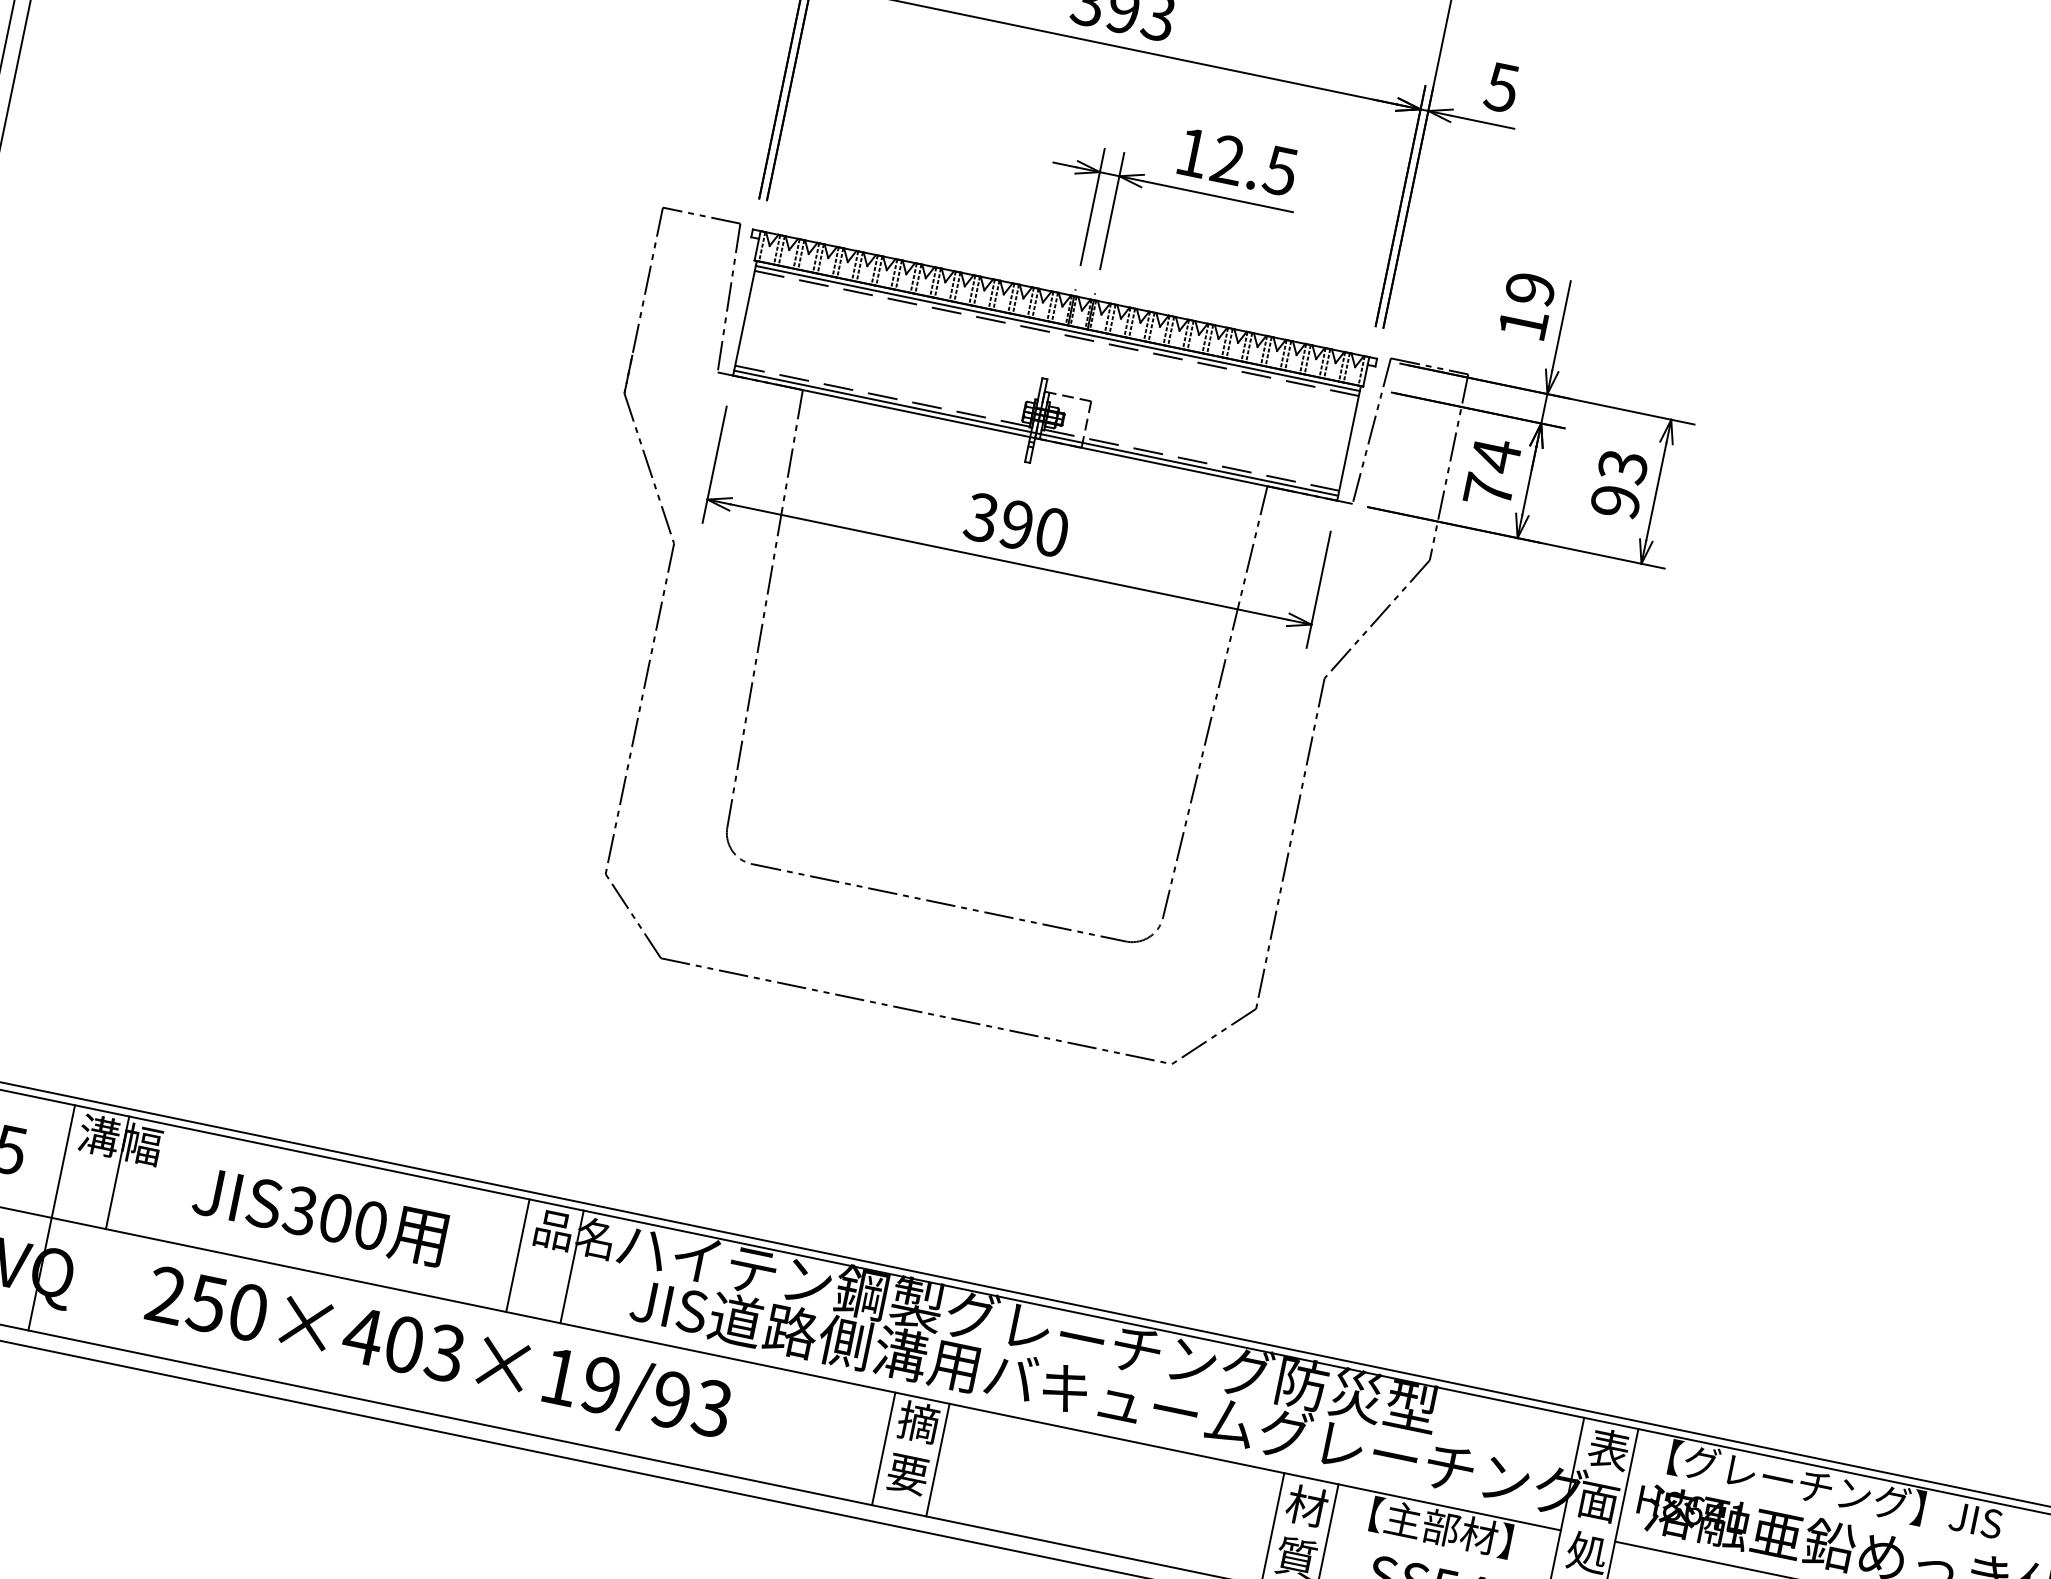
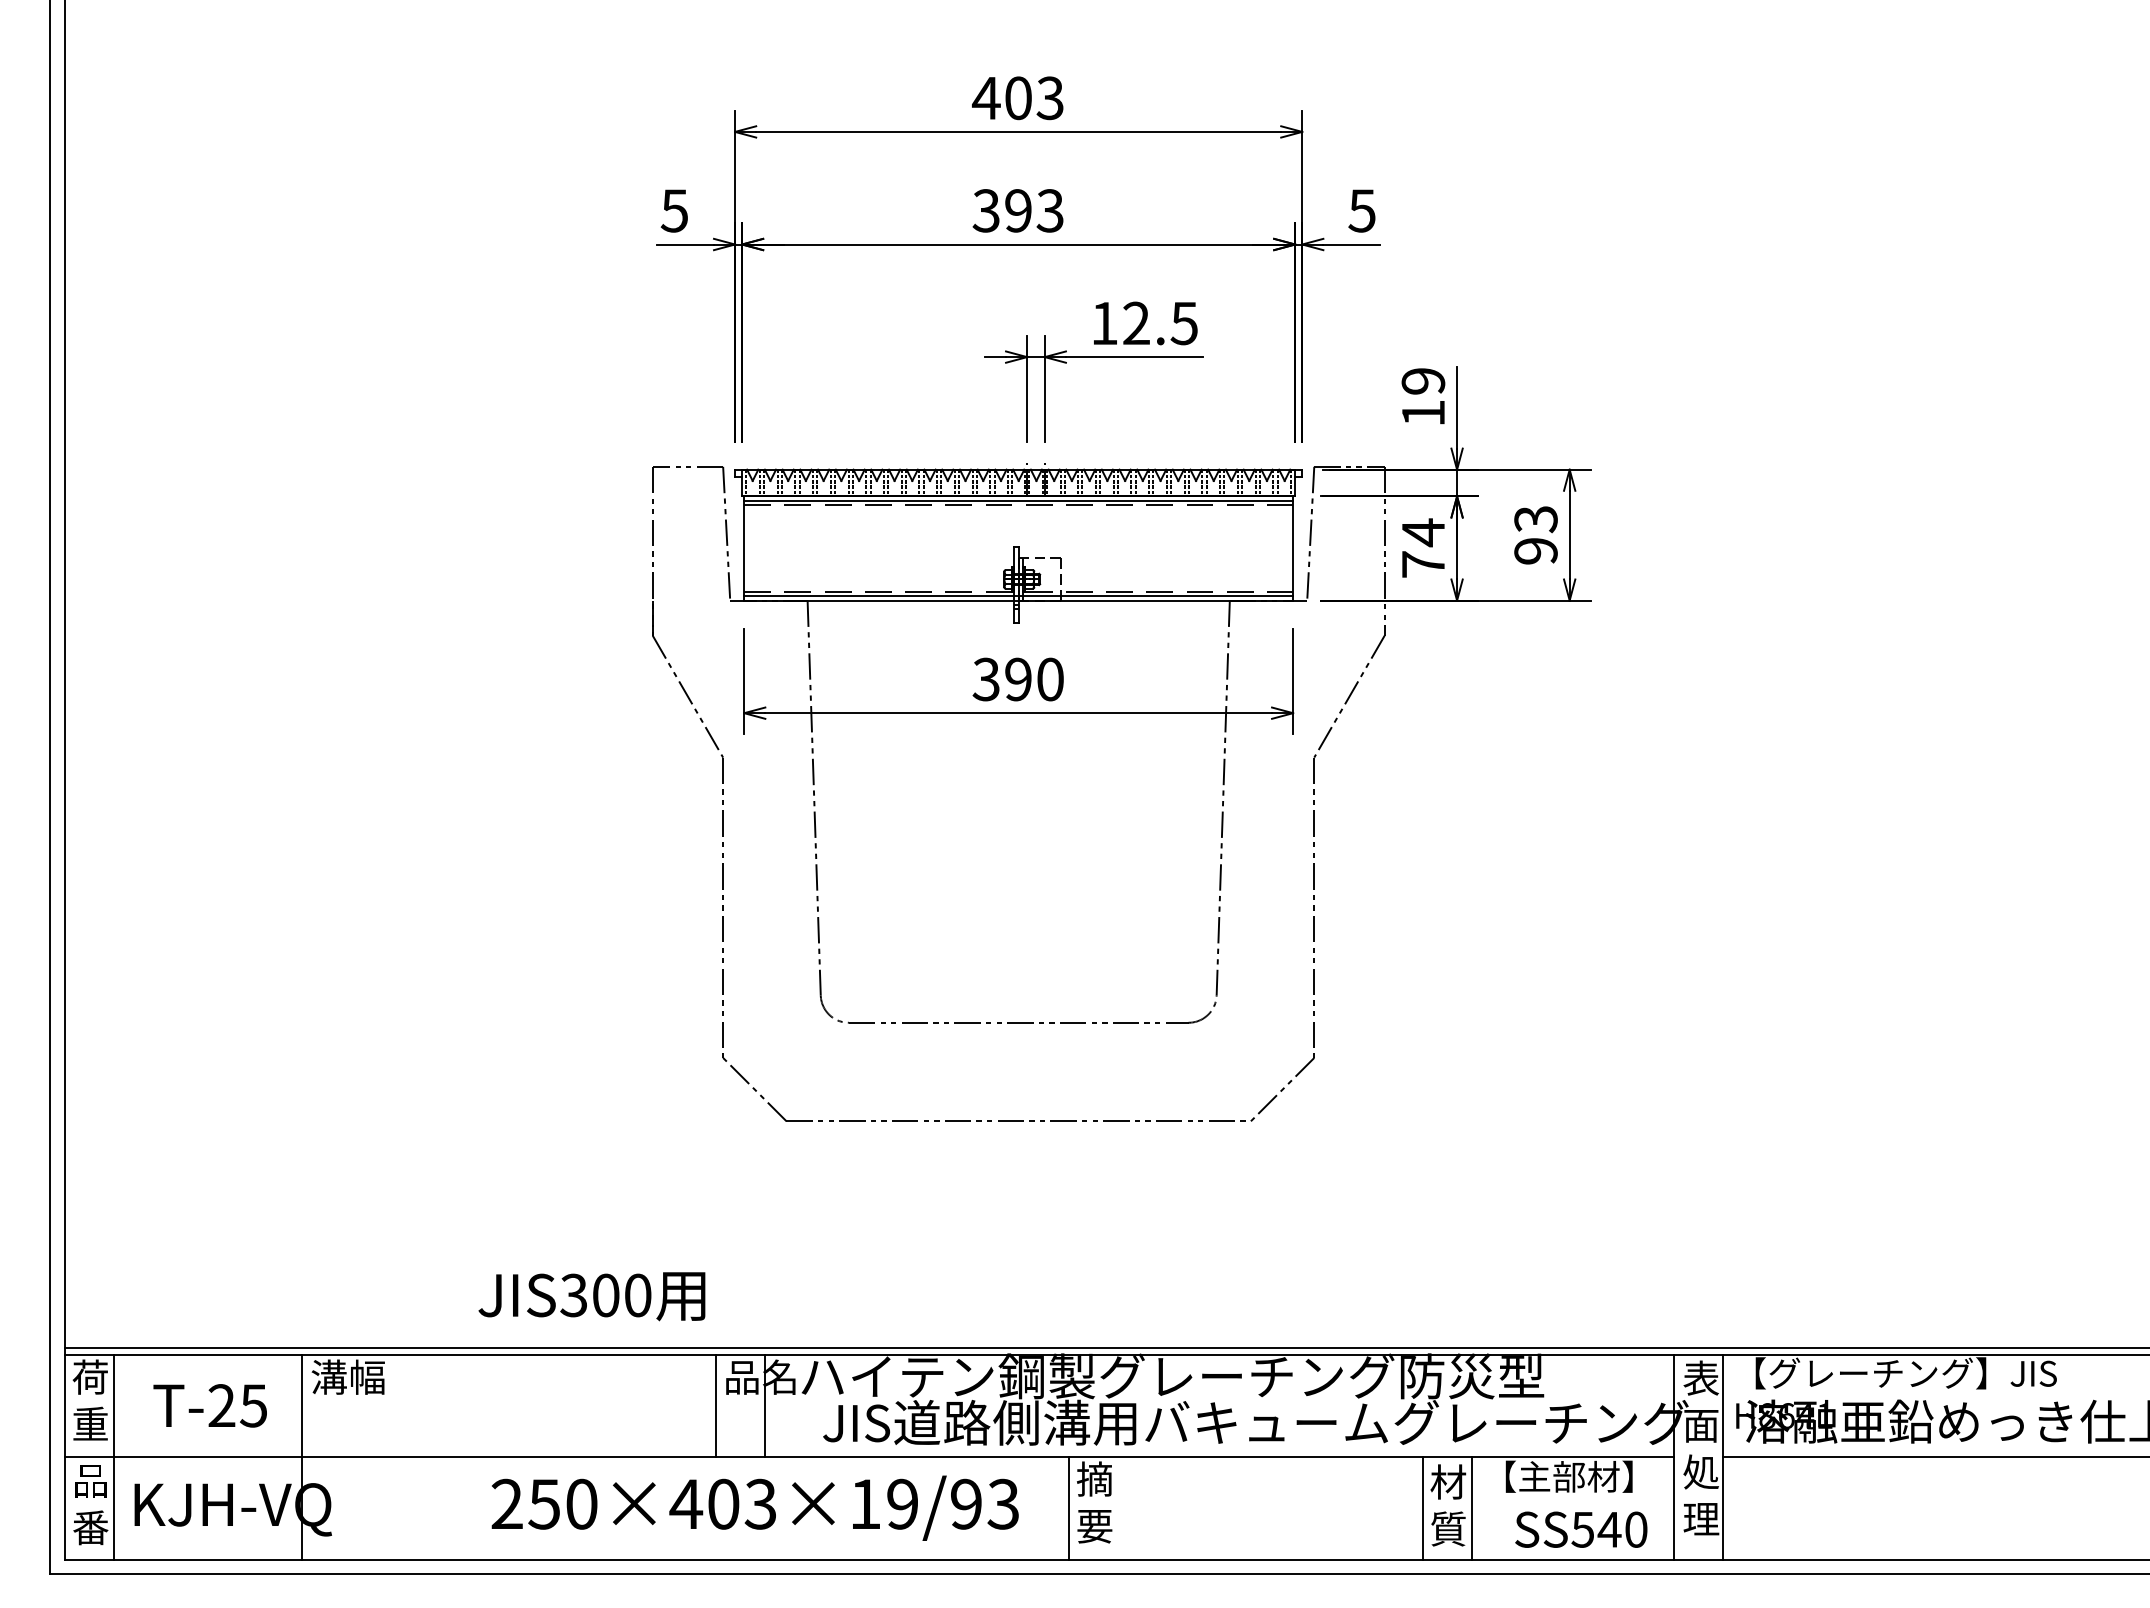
line: (117, 1173) -> (351, 1406), removed
text: (319, 1216) -> (591, 1296), moved
text: (437, 1355) -> (754, 1507), moved
line: (938, 1460) -> (1118, 1508), removed

